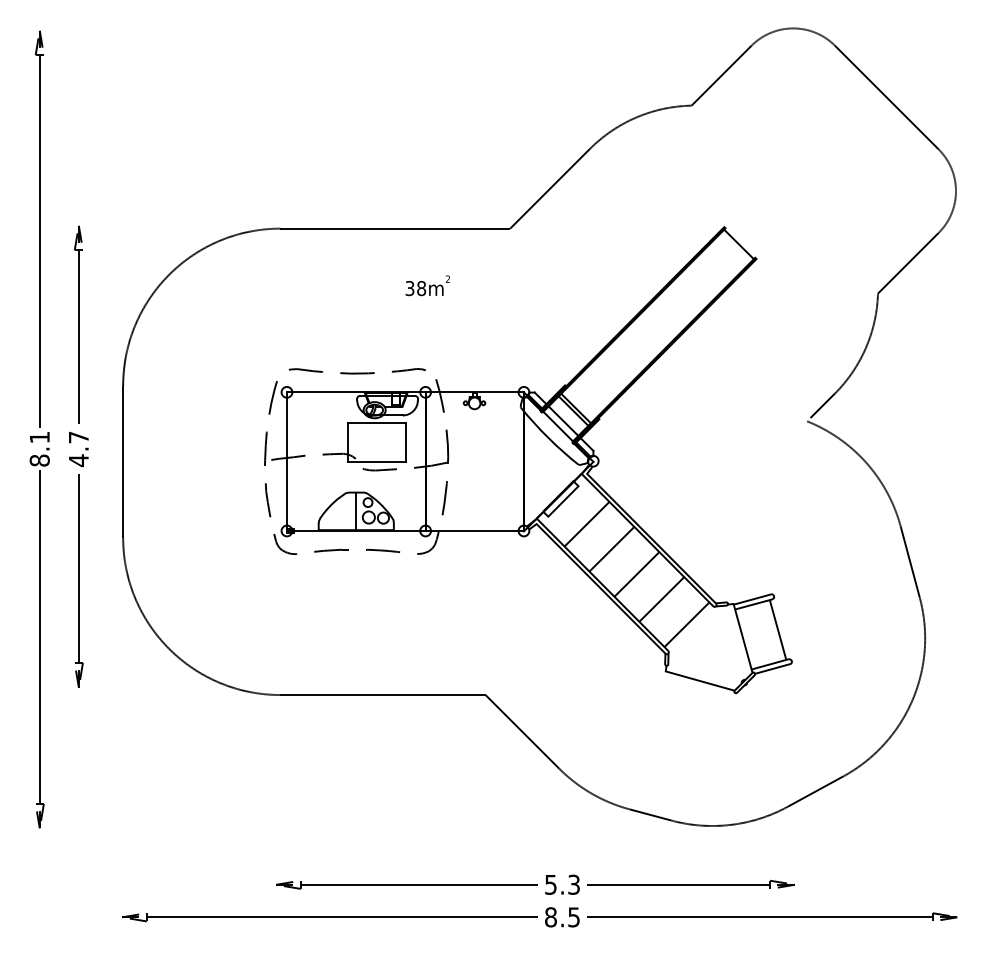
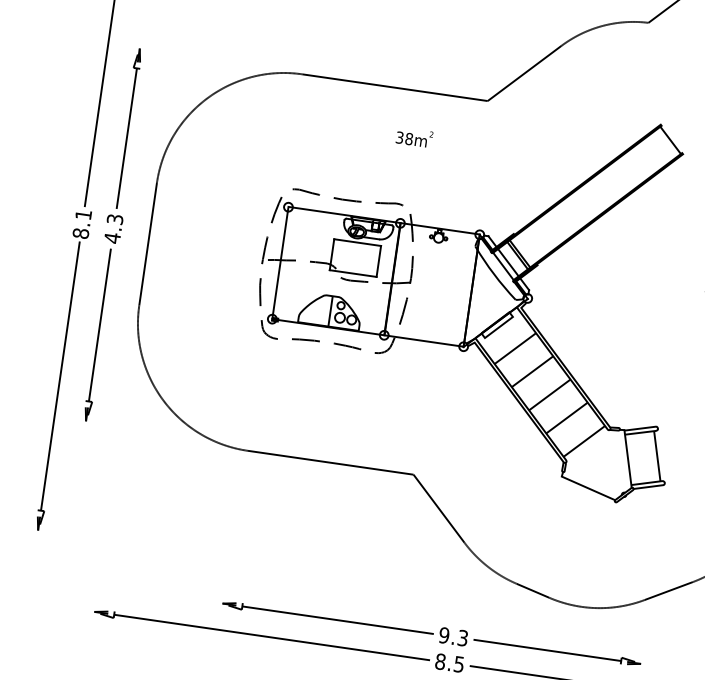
text: (78, 437) -> (114, 219), 4.7 -> 4.3
text: (550, 884) -> (443, 635), 5.3 -> 9.3

